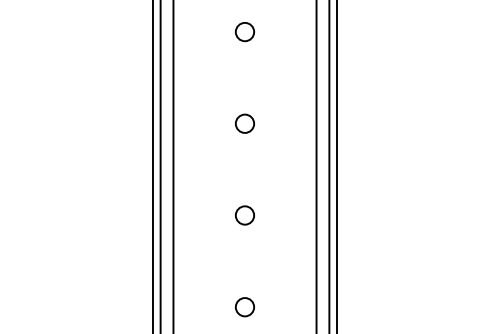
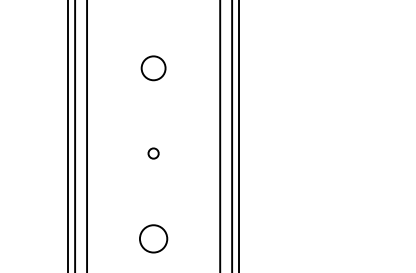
circle: (244, 123) -> (153, 67), size x1.4
circle: (244, 215) -> (153, 153), size x0.6
circle: (244, 307) -> (153, 239), size x1.6

